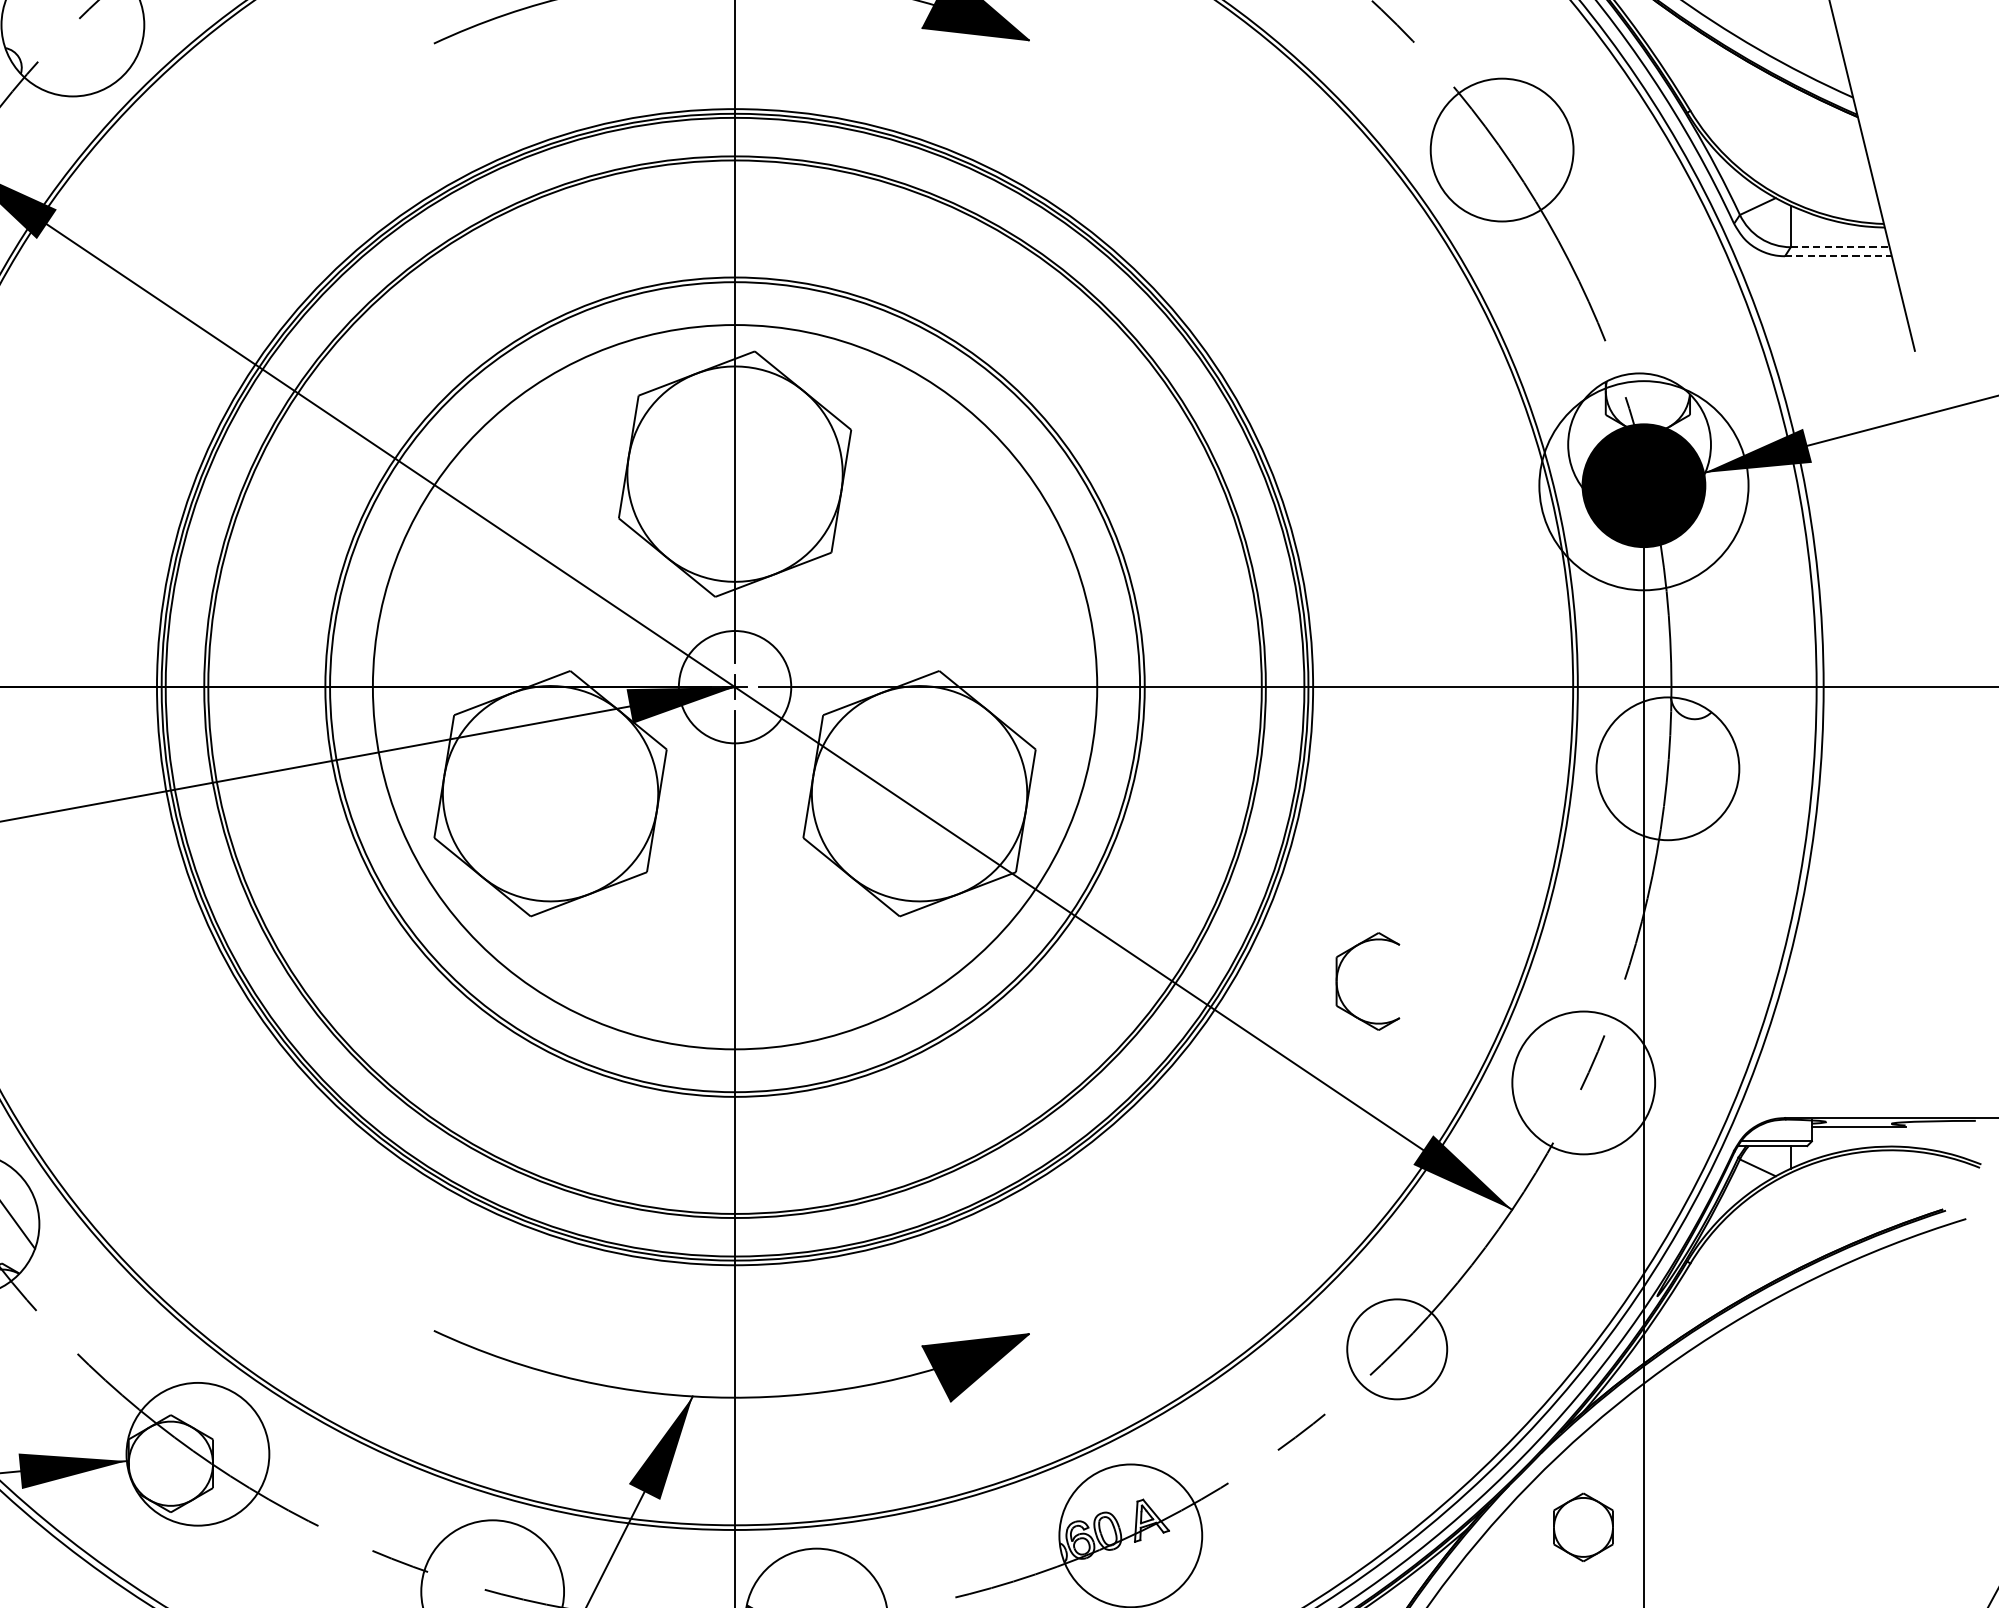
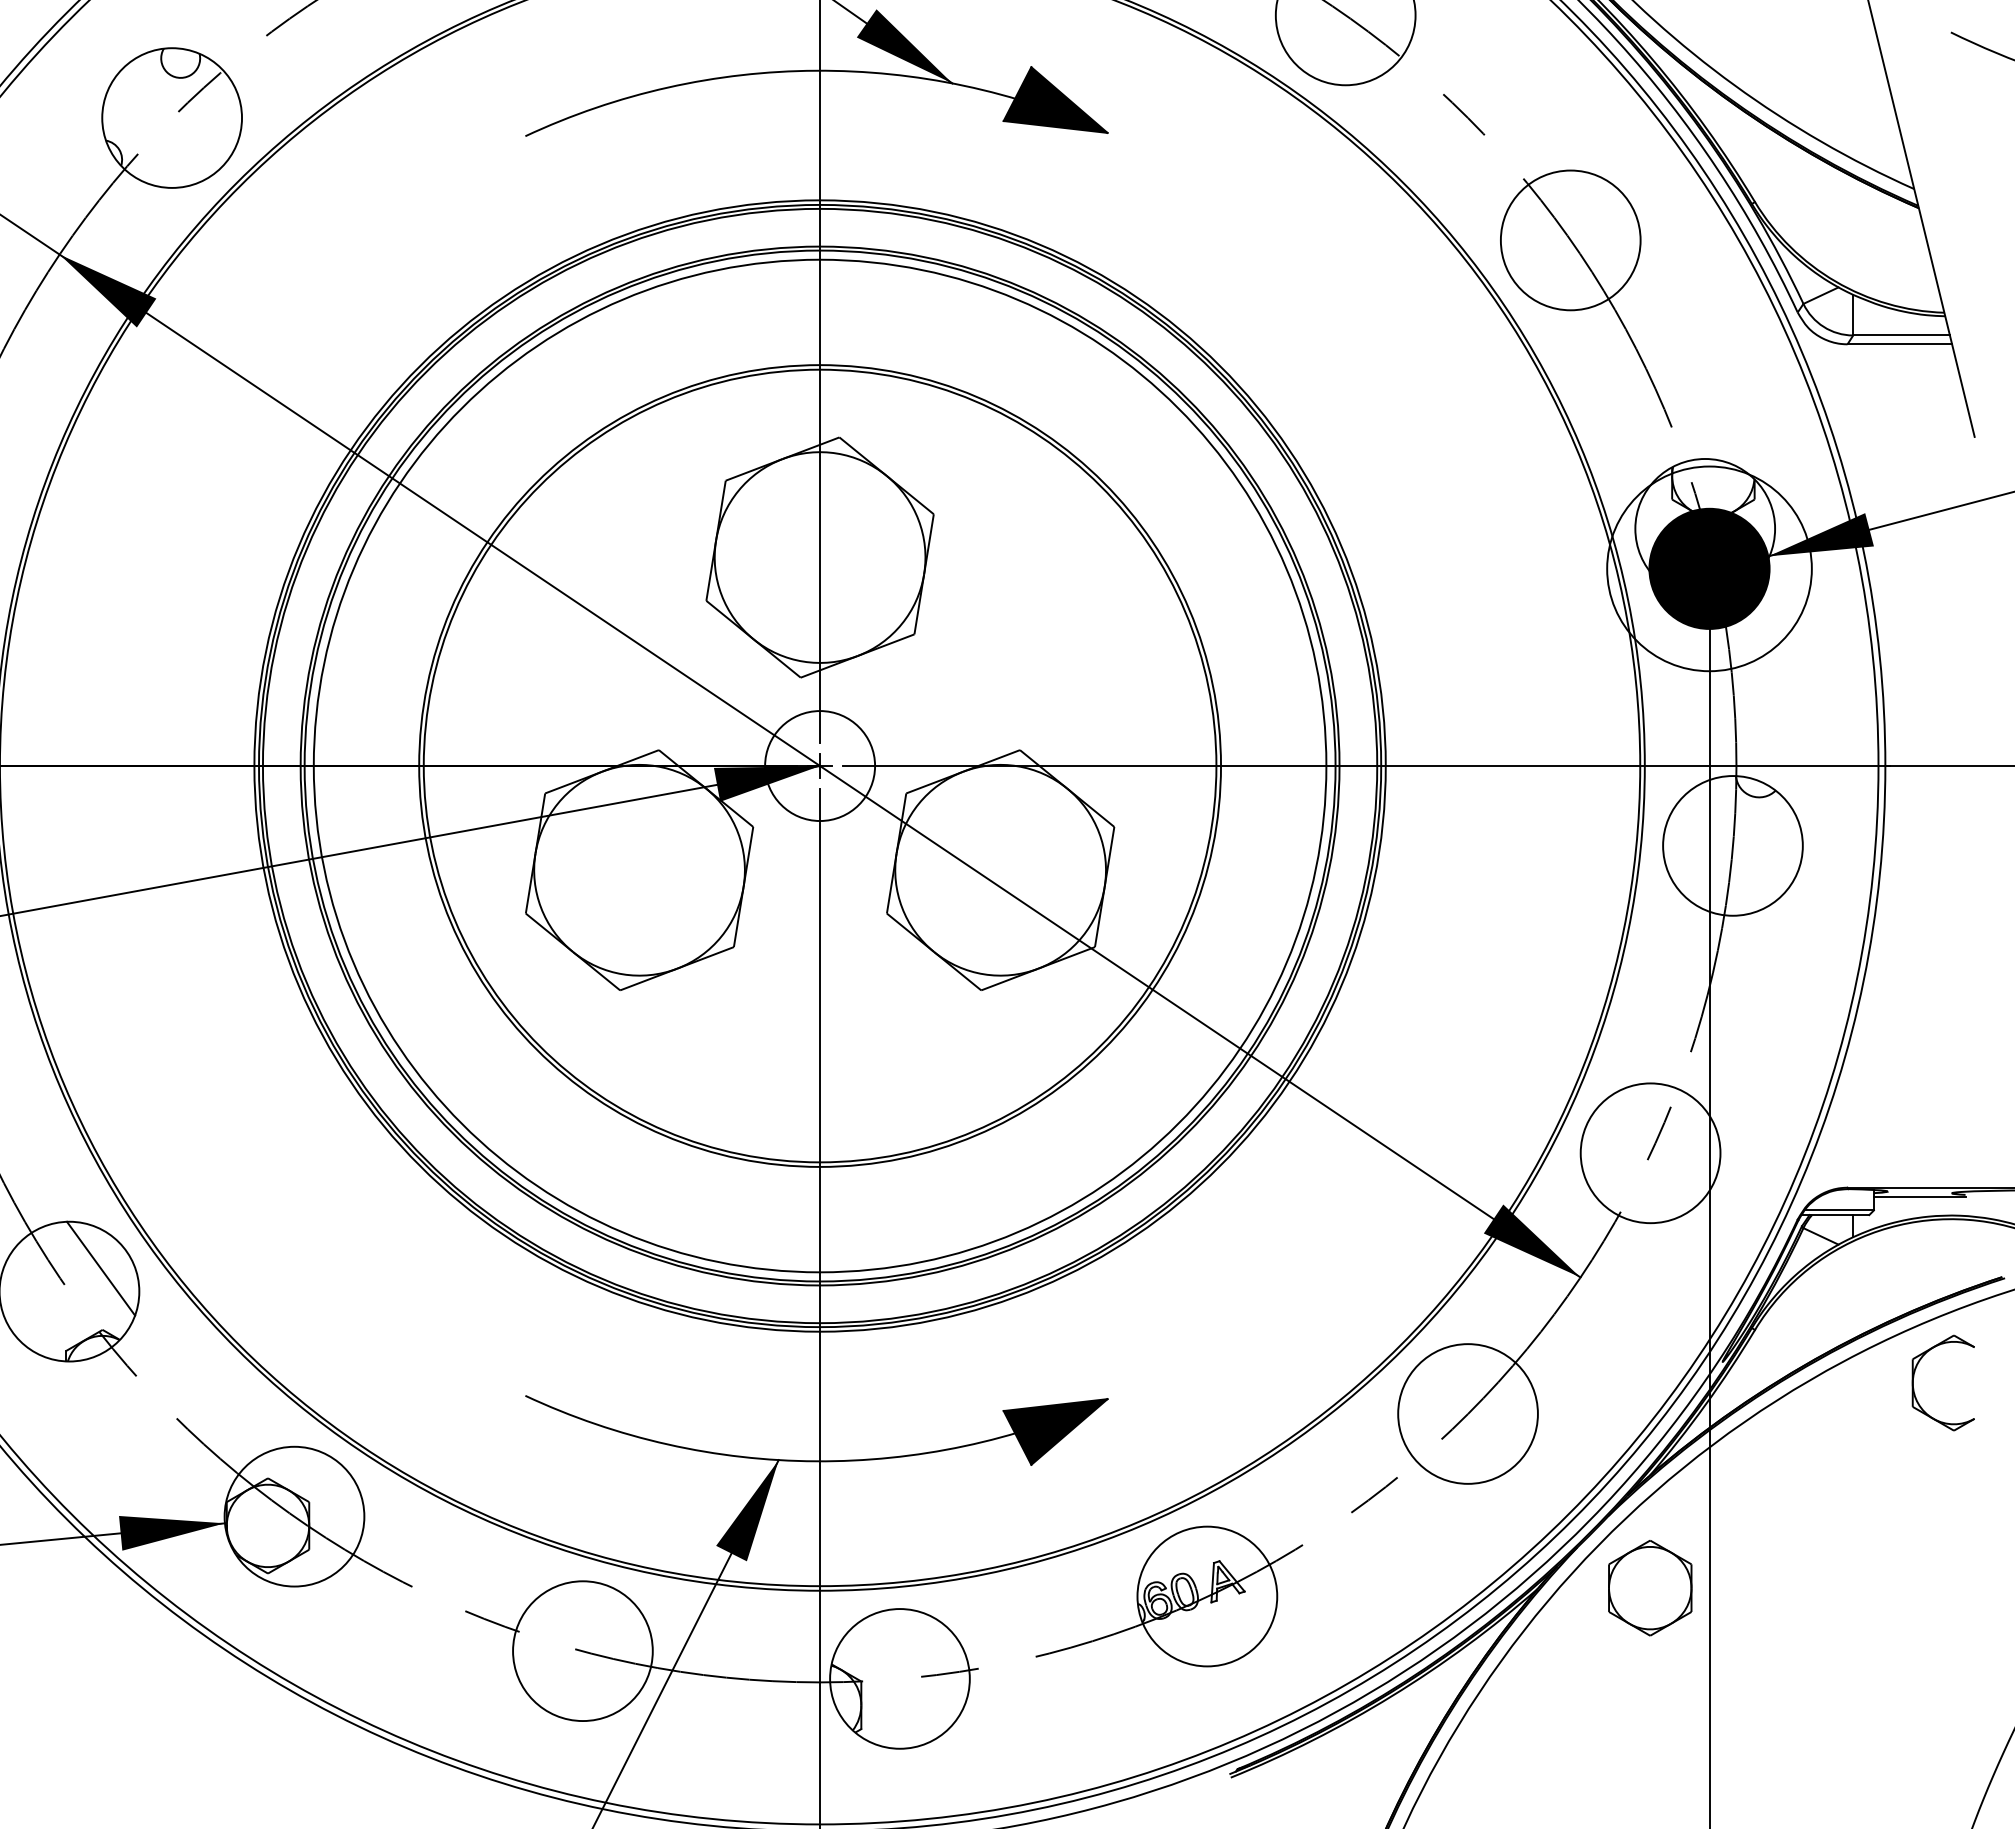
line: (1841, 247) -> (1902, 335), dashed -> solid
line: (1839, 256) -> (1900, 344), dashed -> solid
circle: (734, 686) -> (819, 765), size x1.43
part: (1338, 975) -> (1914, 1377), moved
circle: (1396, 1348) -> (1467, 1413), size x1.43
part: (1583, 1527) -> (1650, 1588), size x1.43

